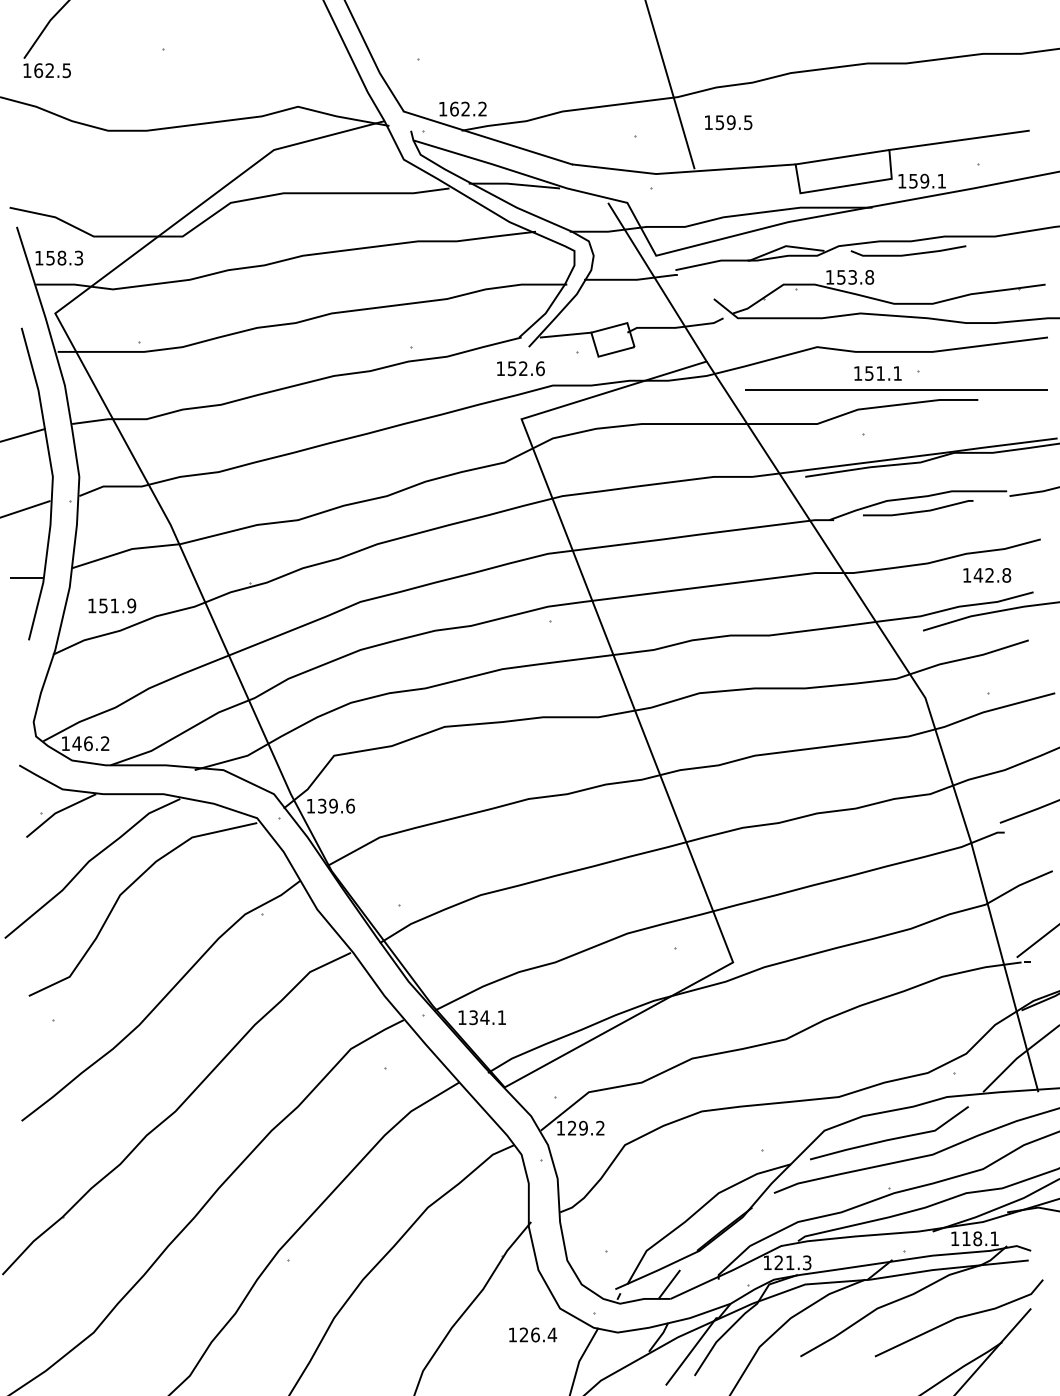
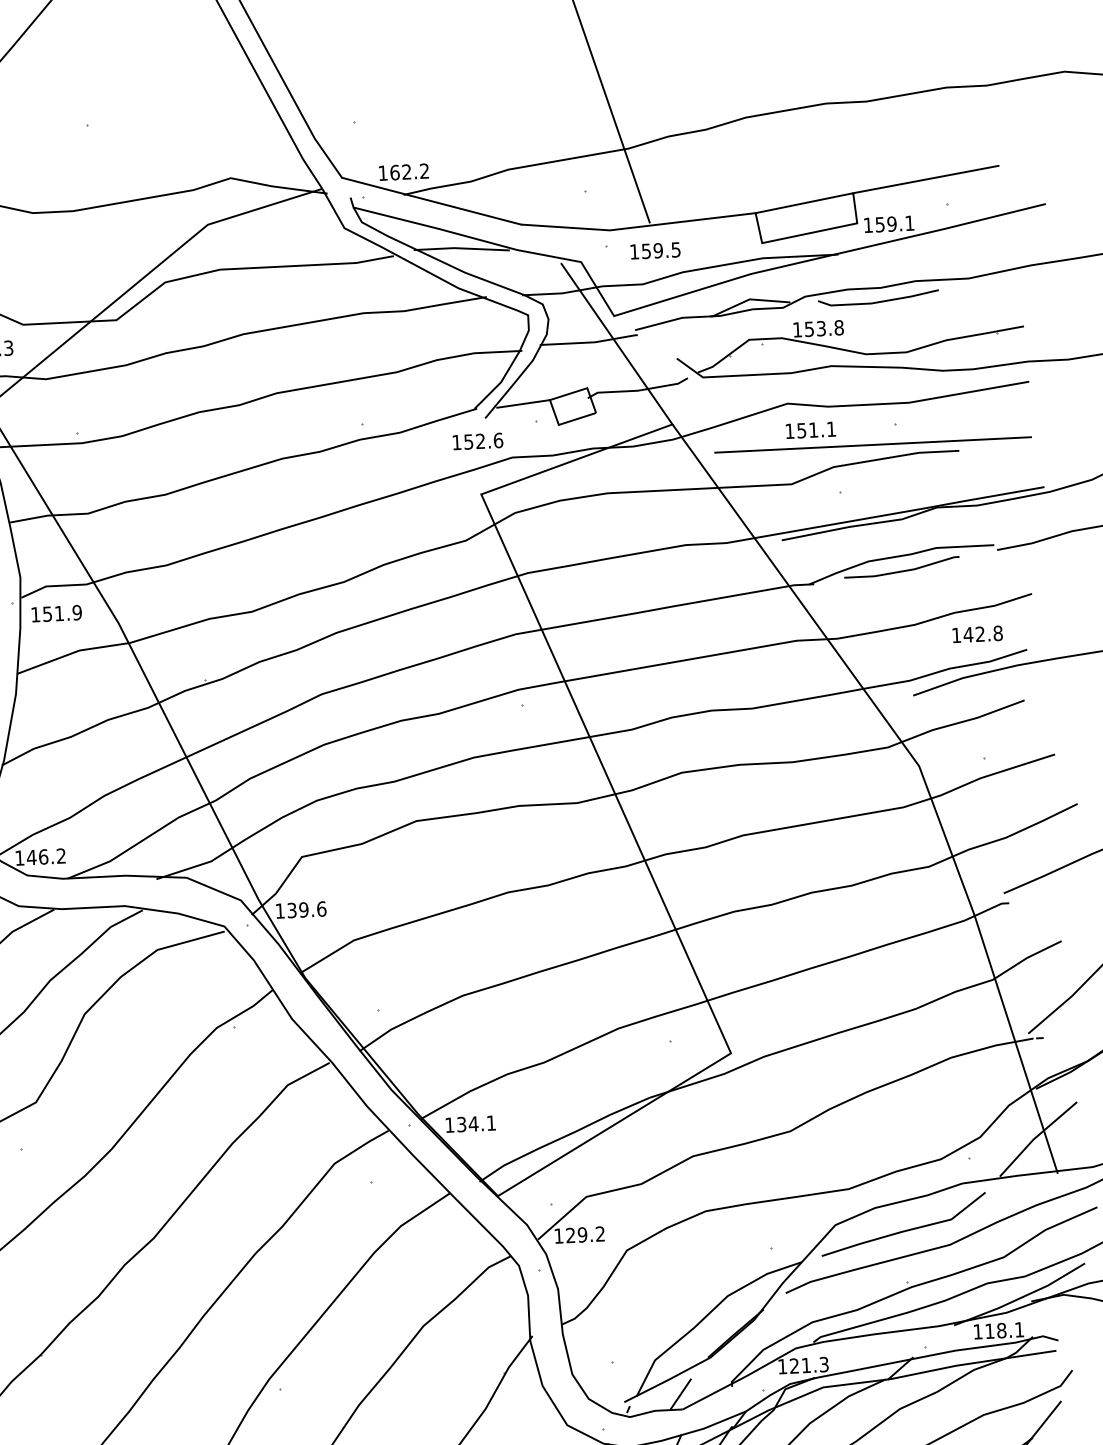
text: (728, 122) -> (655, 250), moved
text: (877, 373) -> (810, 430), moved
text: (112, 605) -> (57, 613), moved

